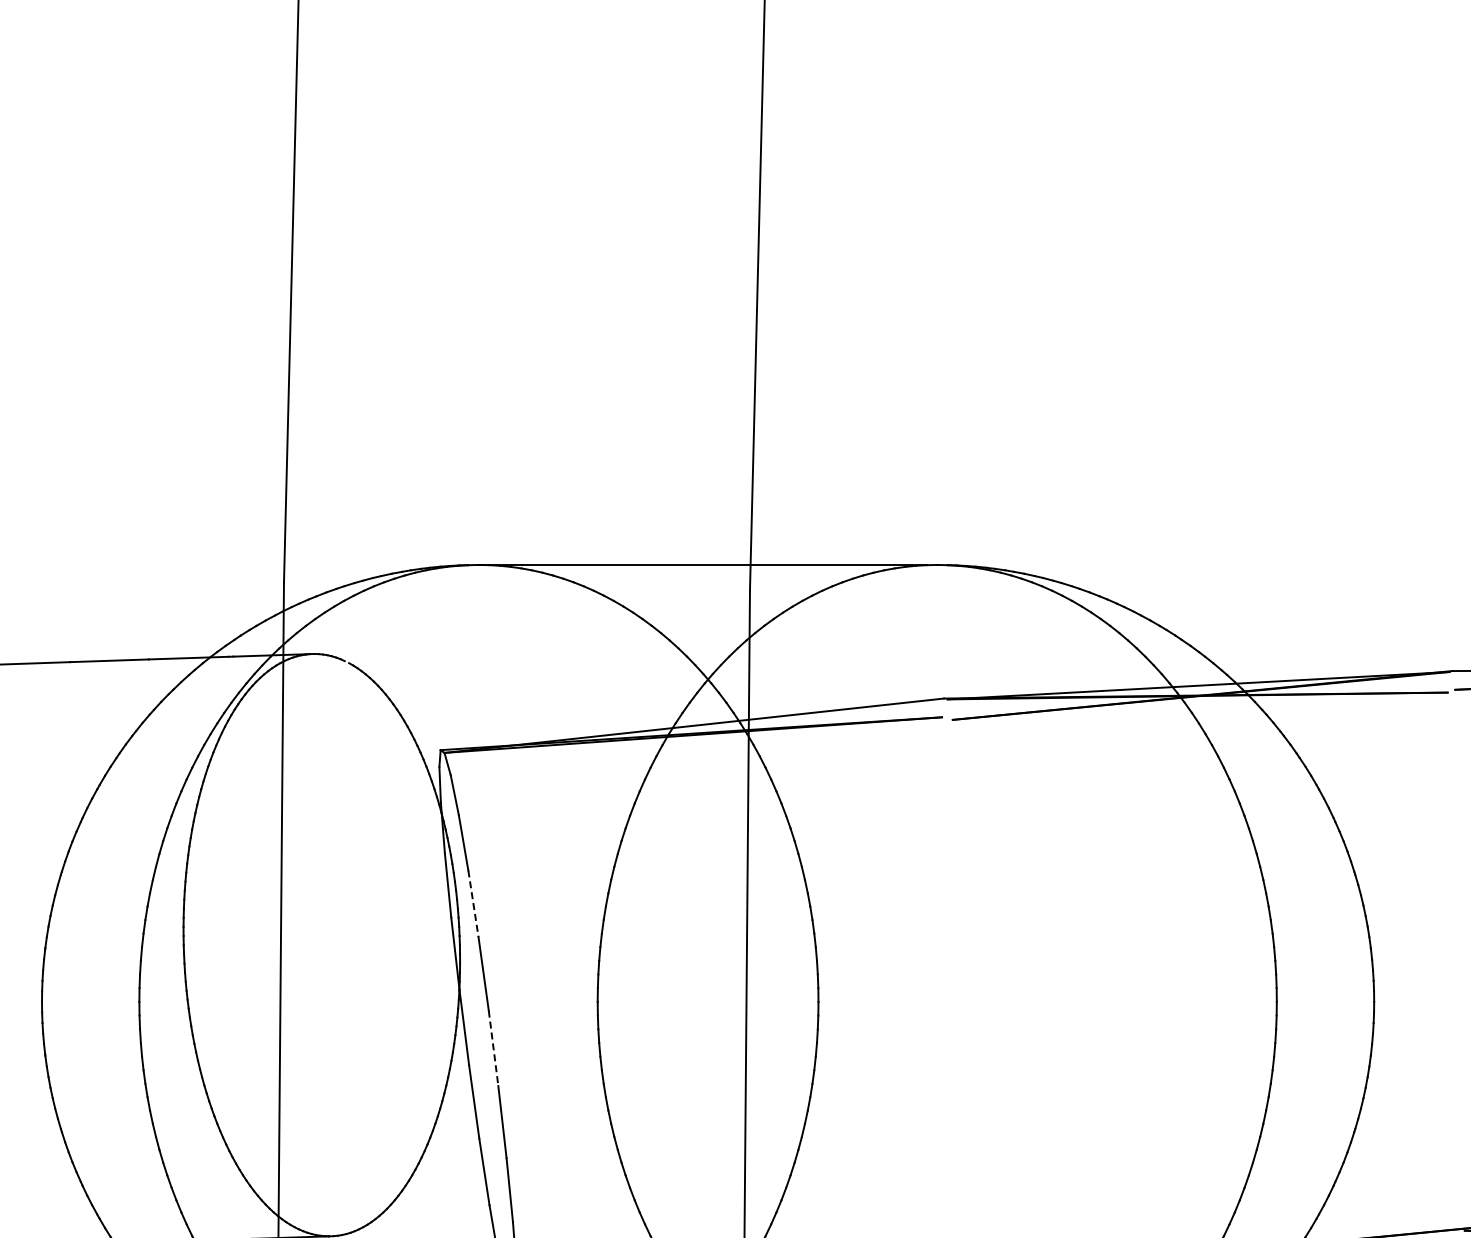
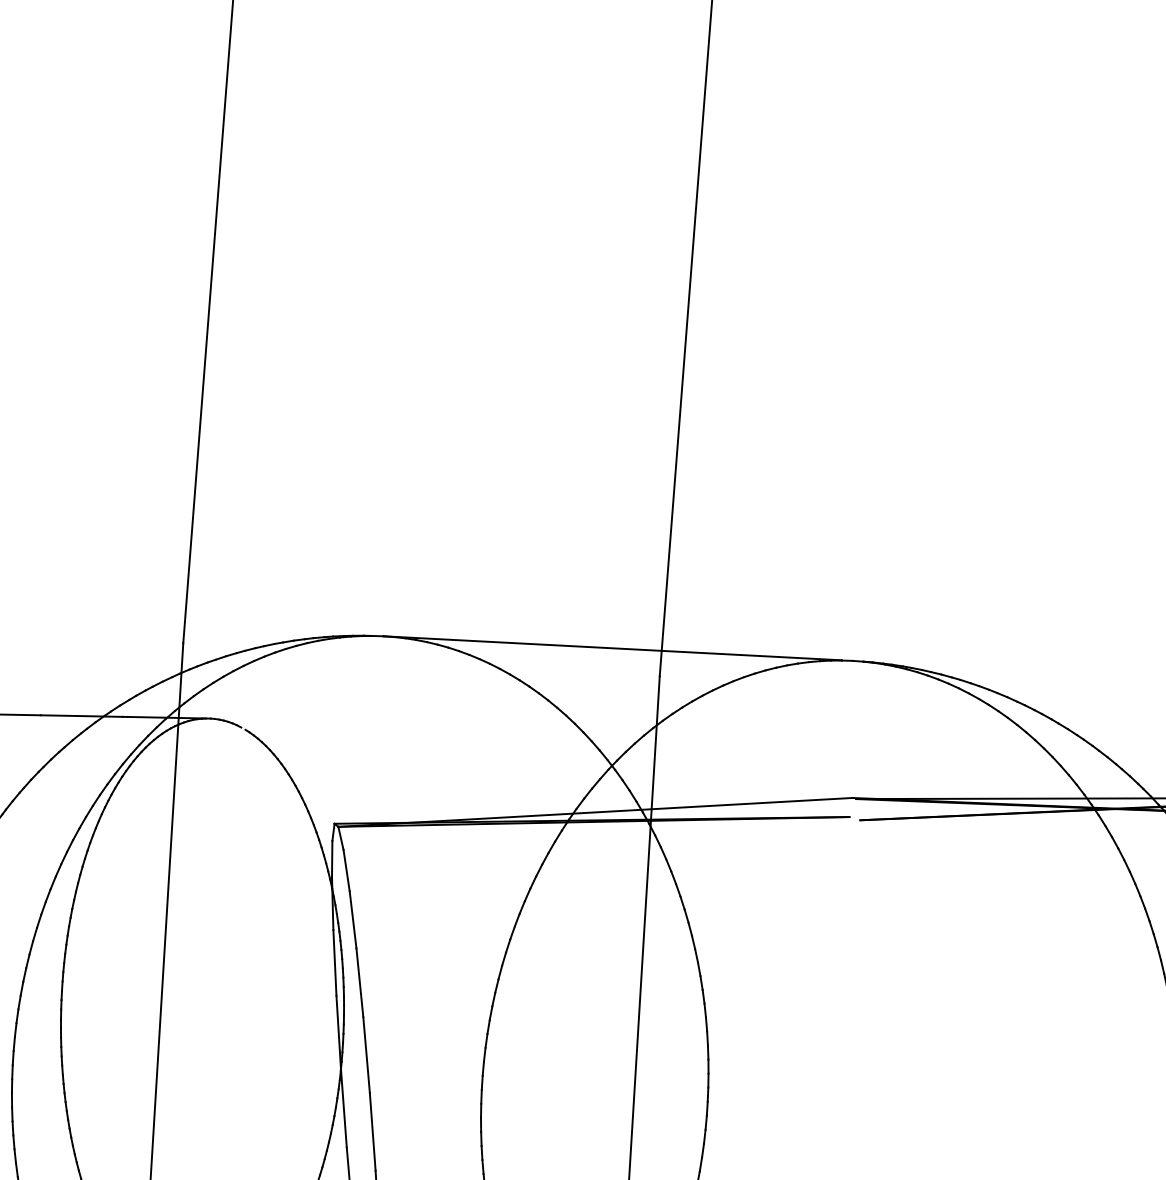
line: (473, 903) -> (359, 982), dashed -> solid
line: (493, 1048) -> (372, 1131), dashed -> solid

